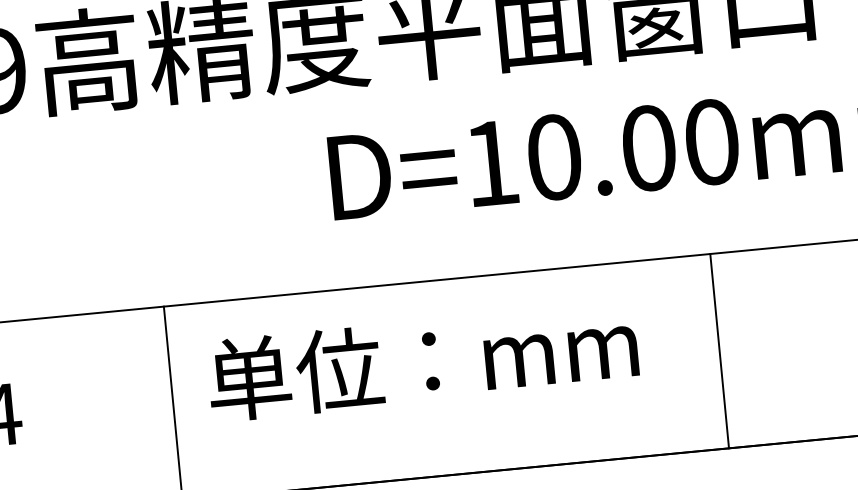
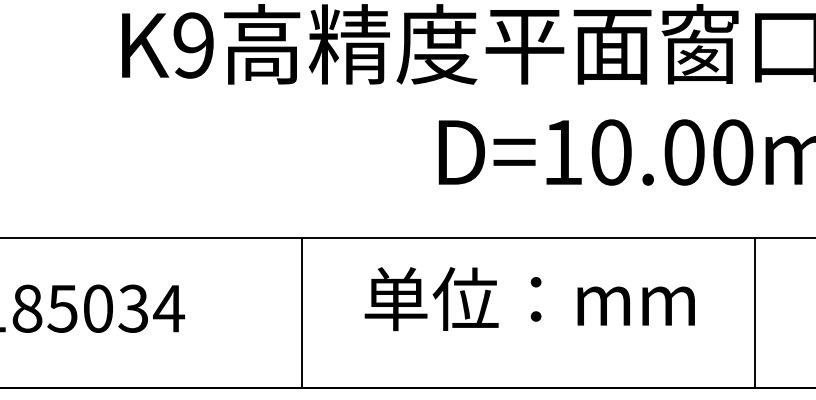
line: (719, 350) -> (754, 312), moved
text: (422, 362) -> (529, 299), moved

